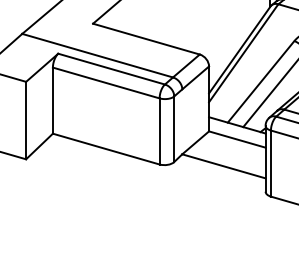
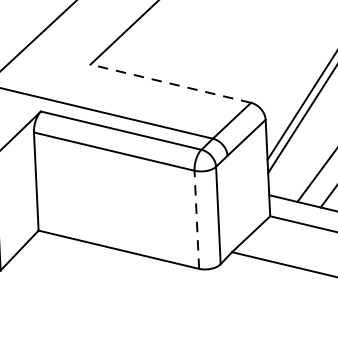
line: (146, 39) -> (170, 84), solid -> dashed
line: (159, 130) -> (196, 218), solid -> dashed

